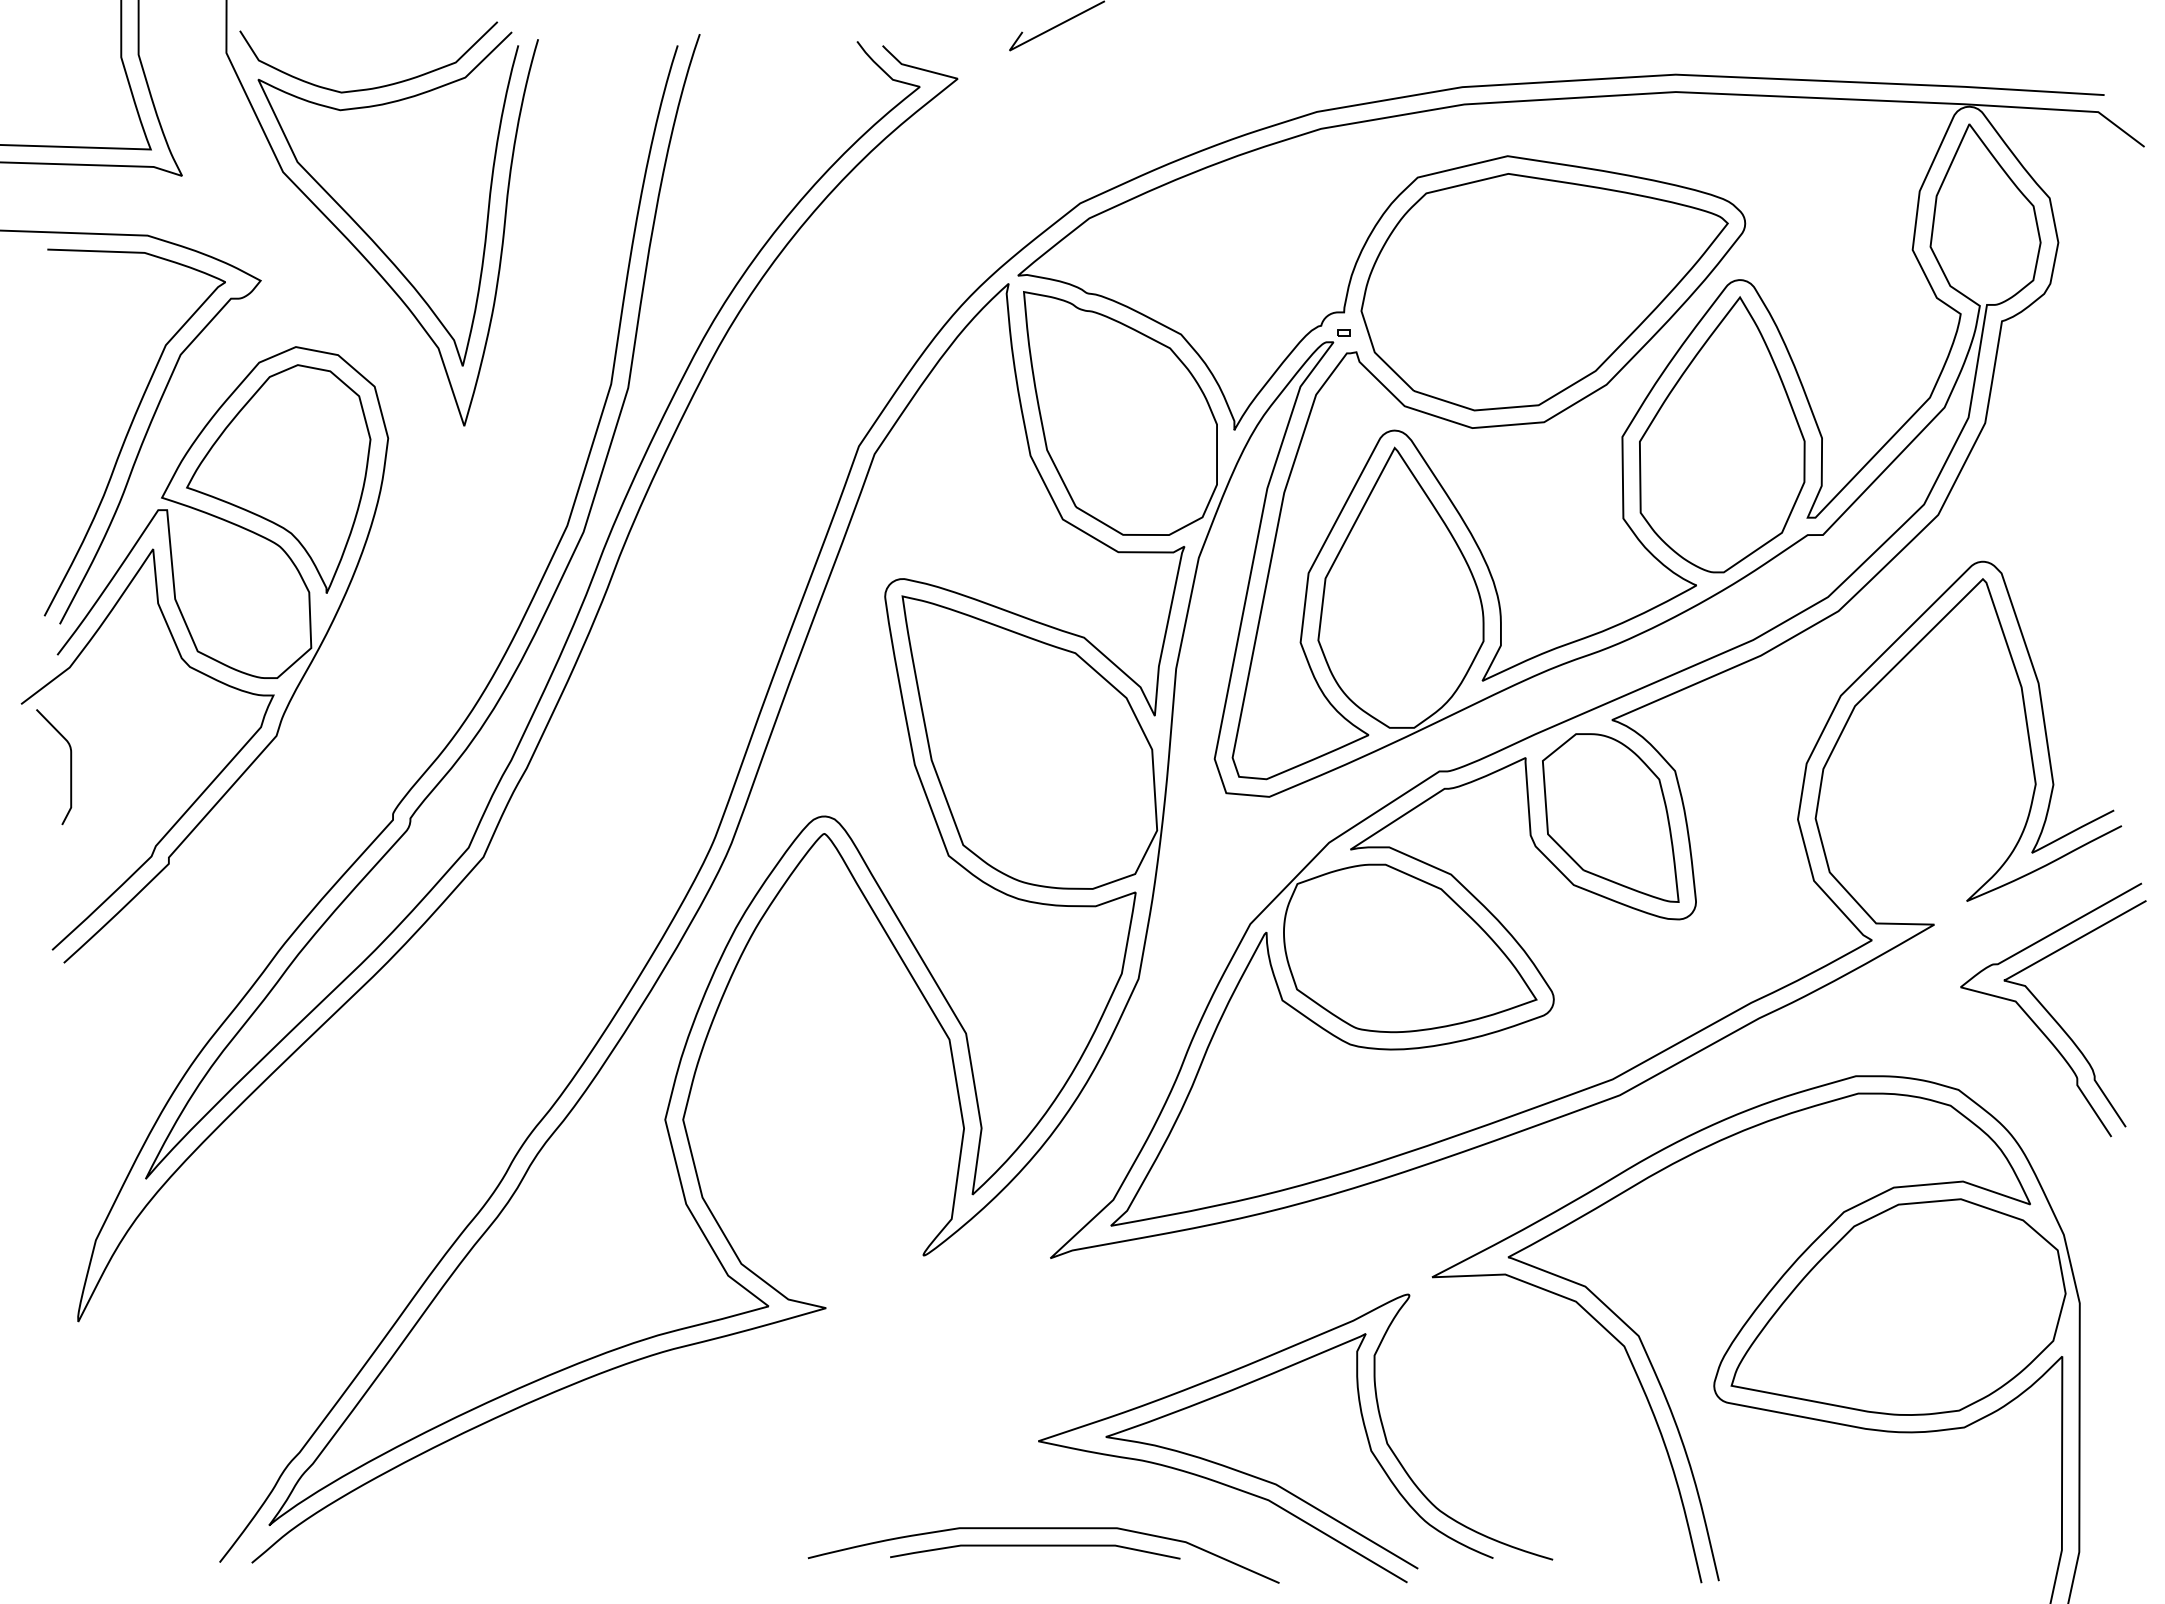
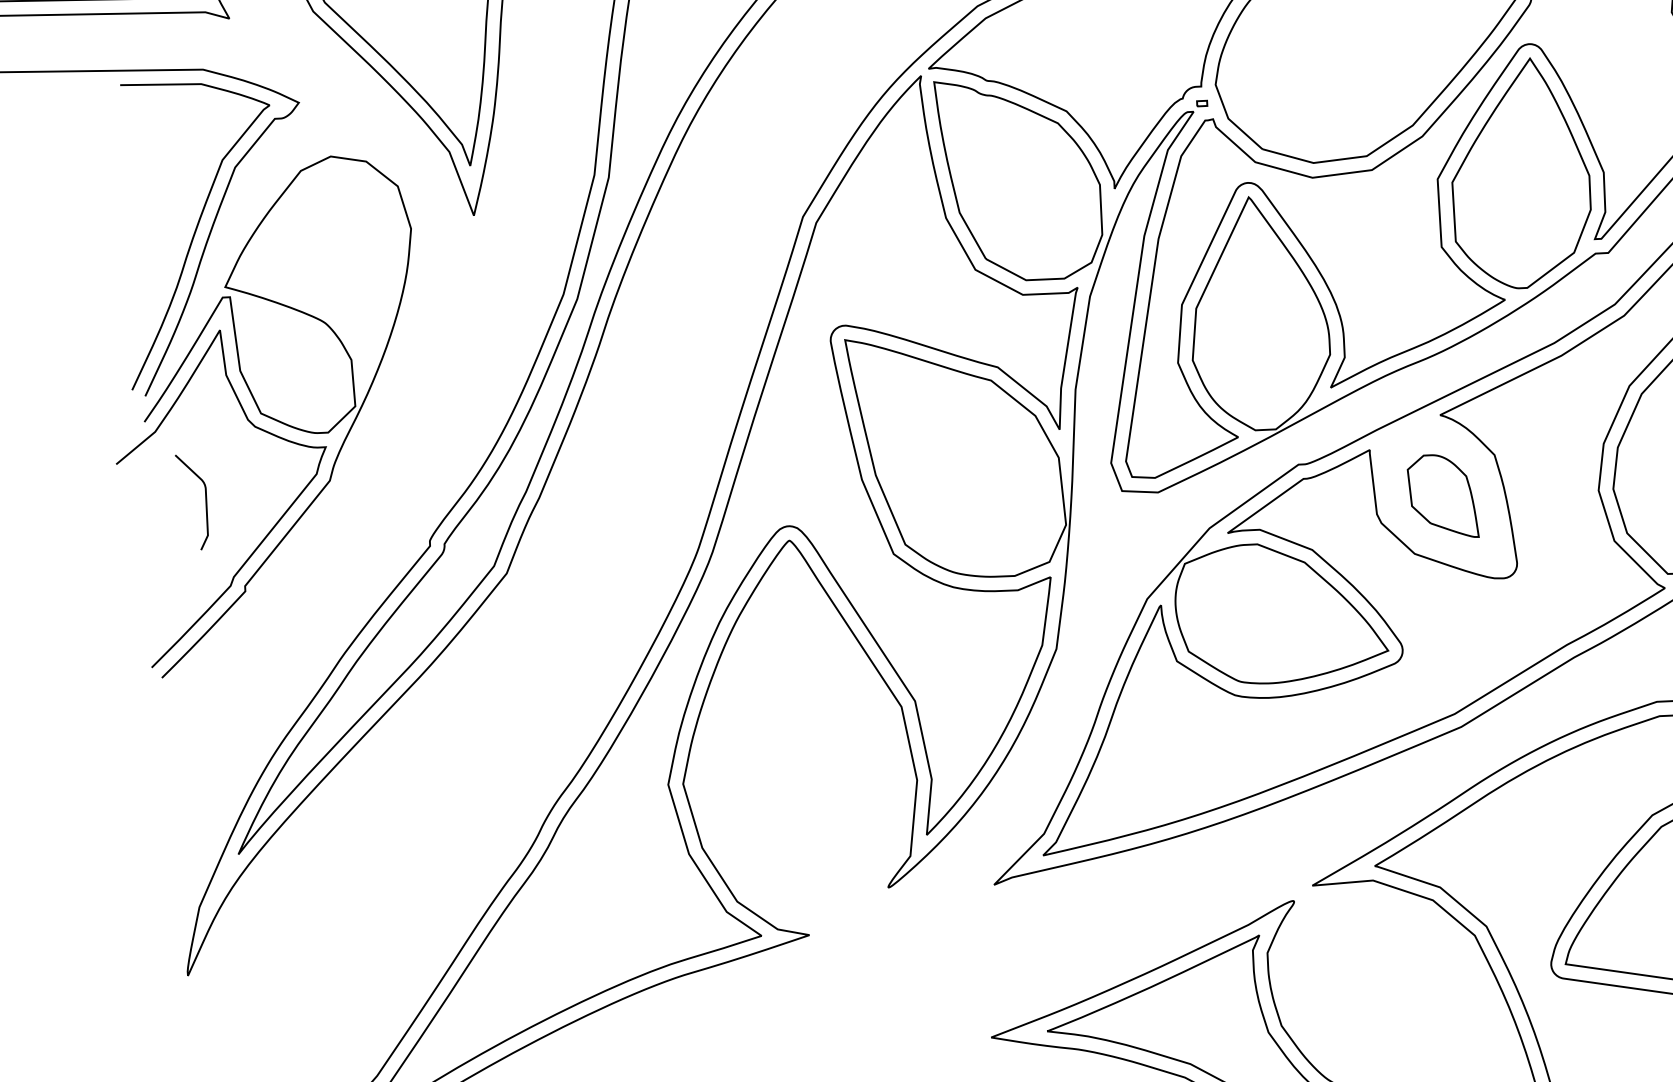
part: (278, 478) -> (321, 266), removed
curve: (70, 767) -> (205, 502), moved
part: (1610, 817) -> (1442, 496), size x0.6

